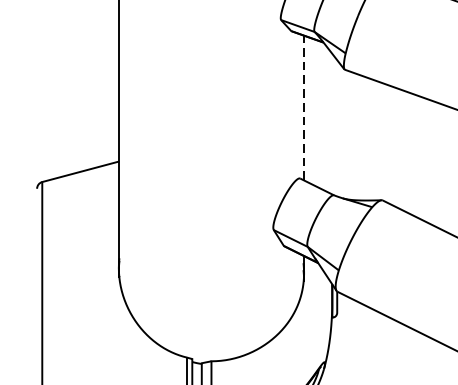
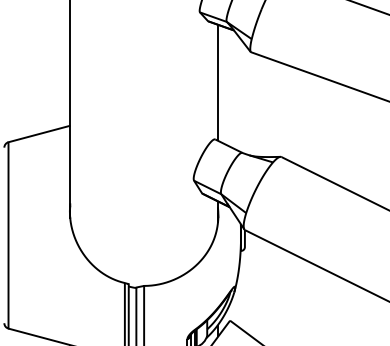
line: (303, 107) -> (217, 82), dashed -> solid

